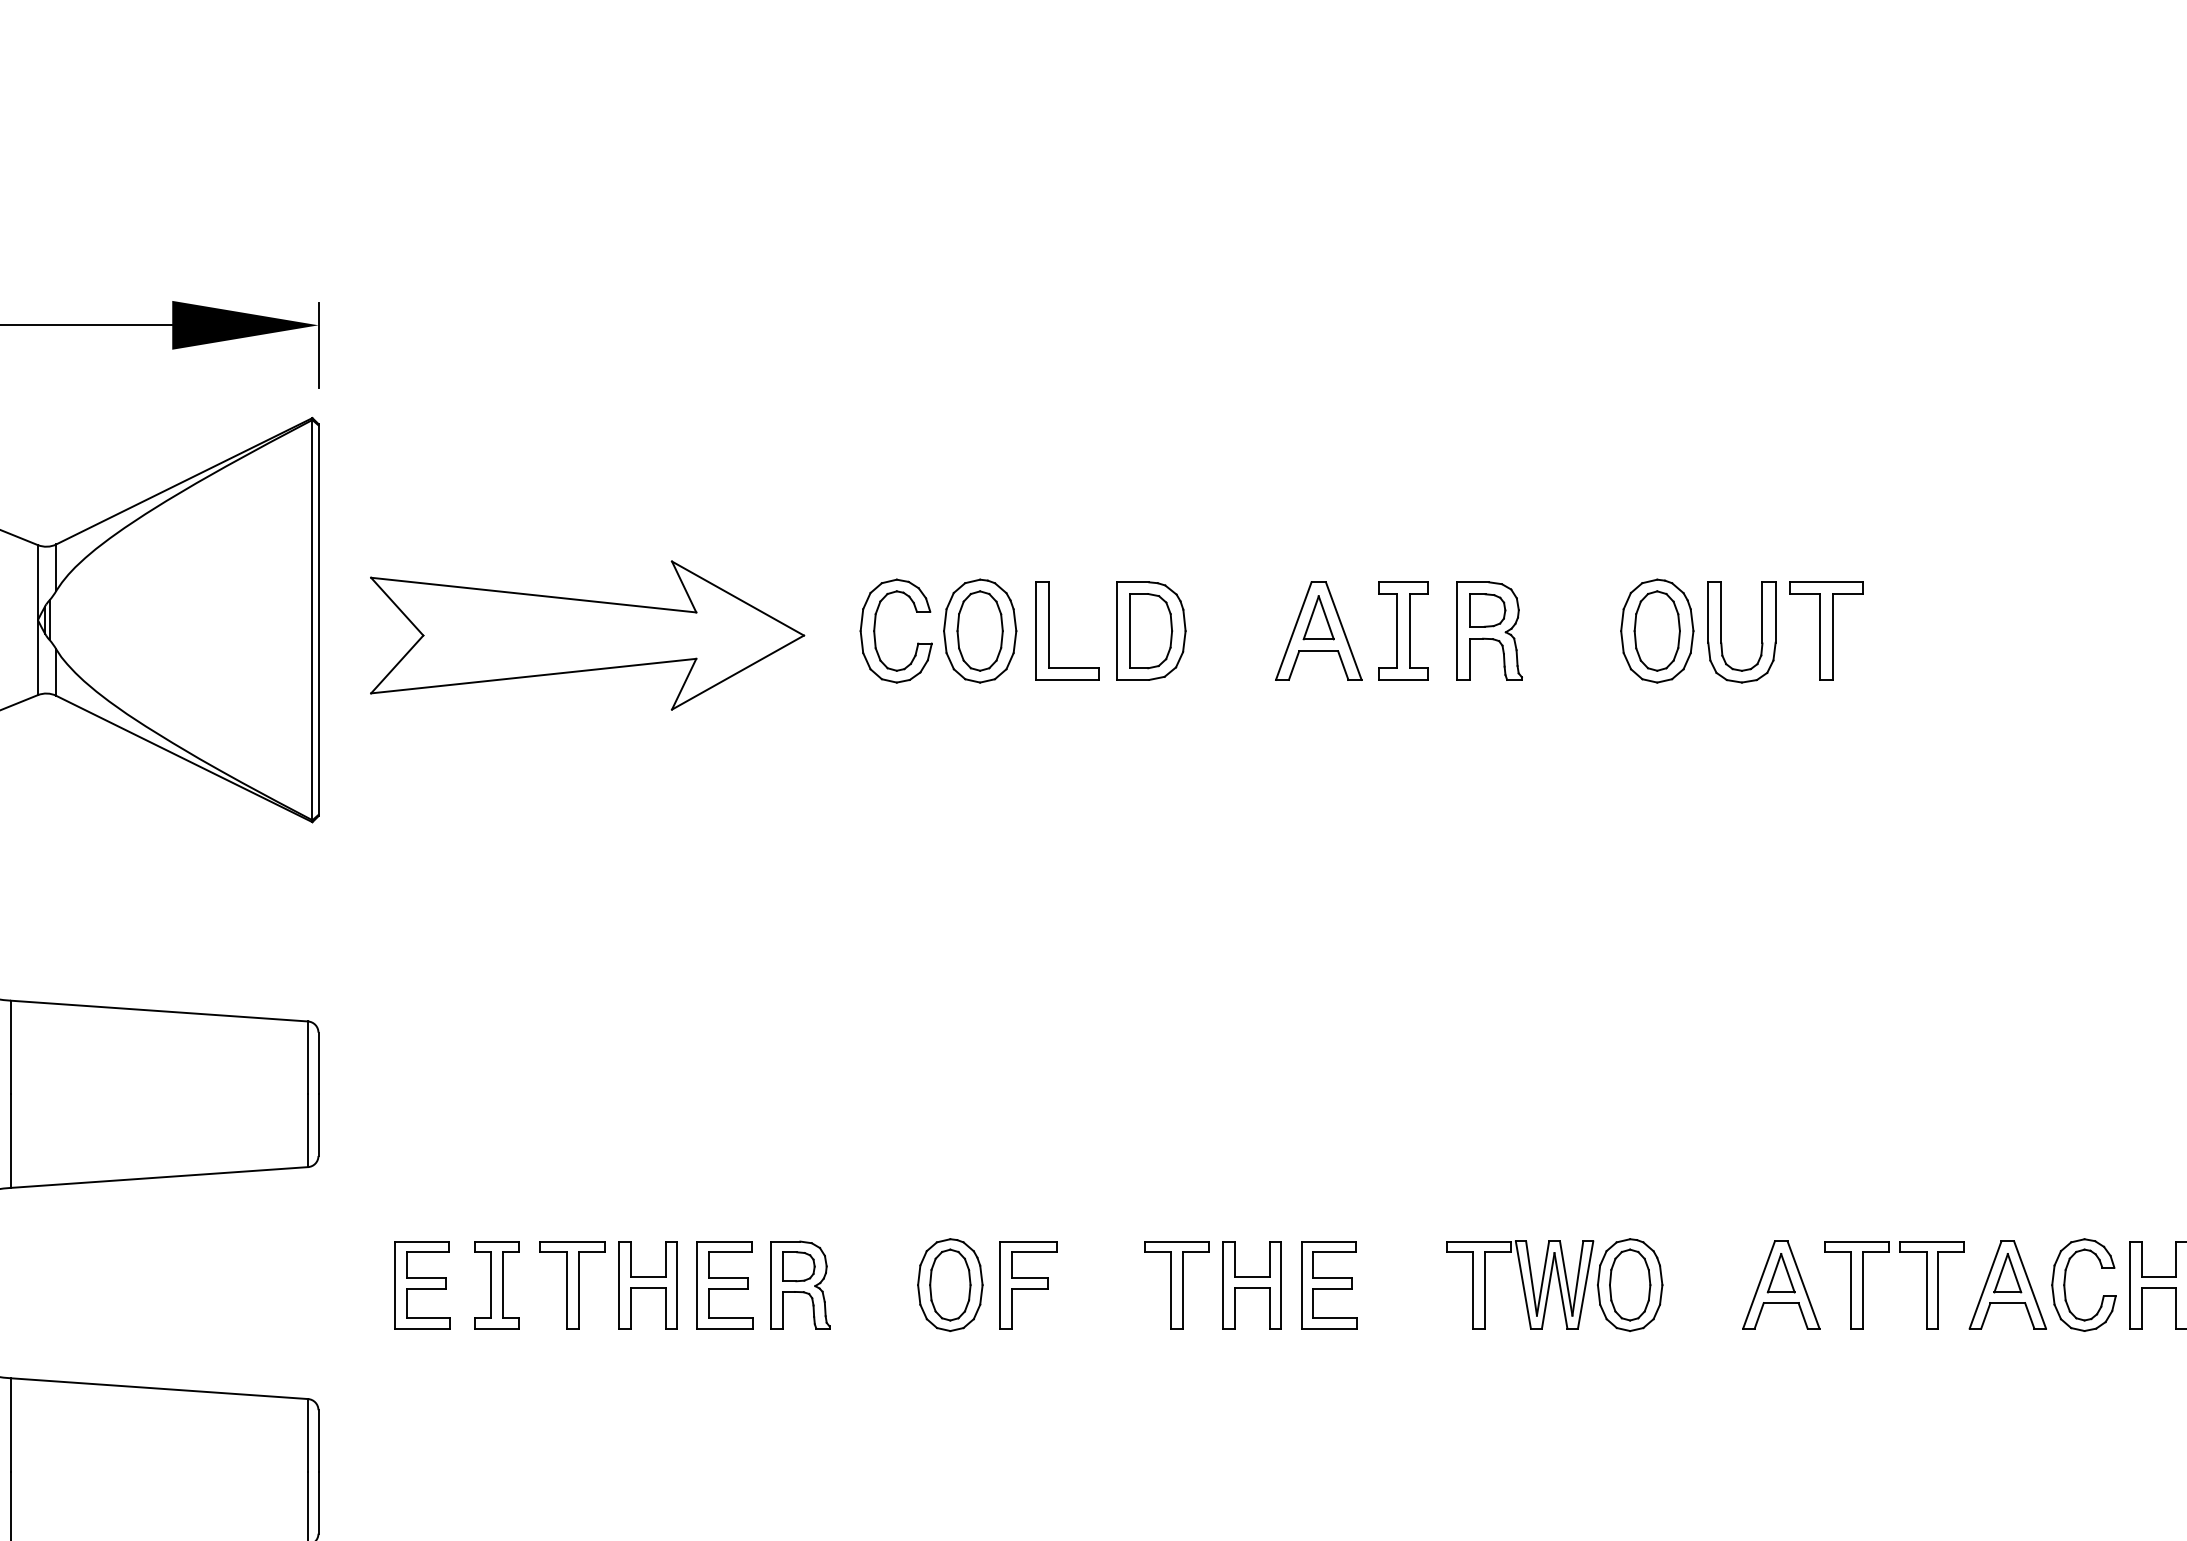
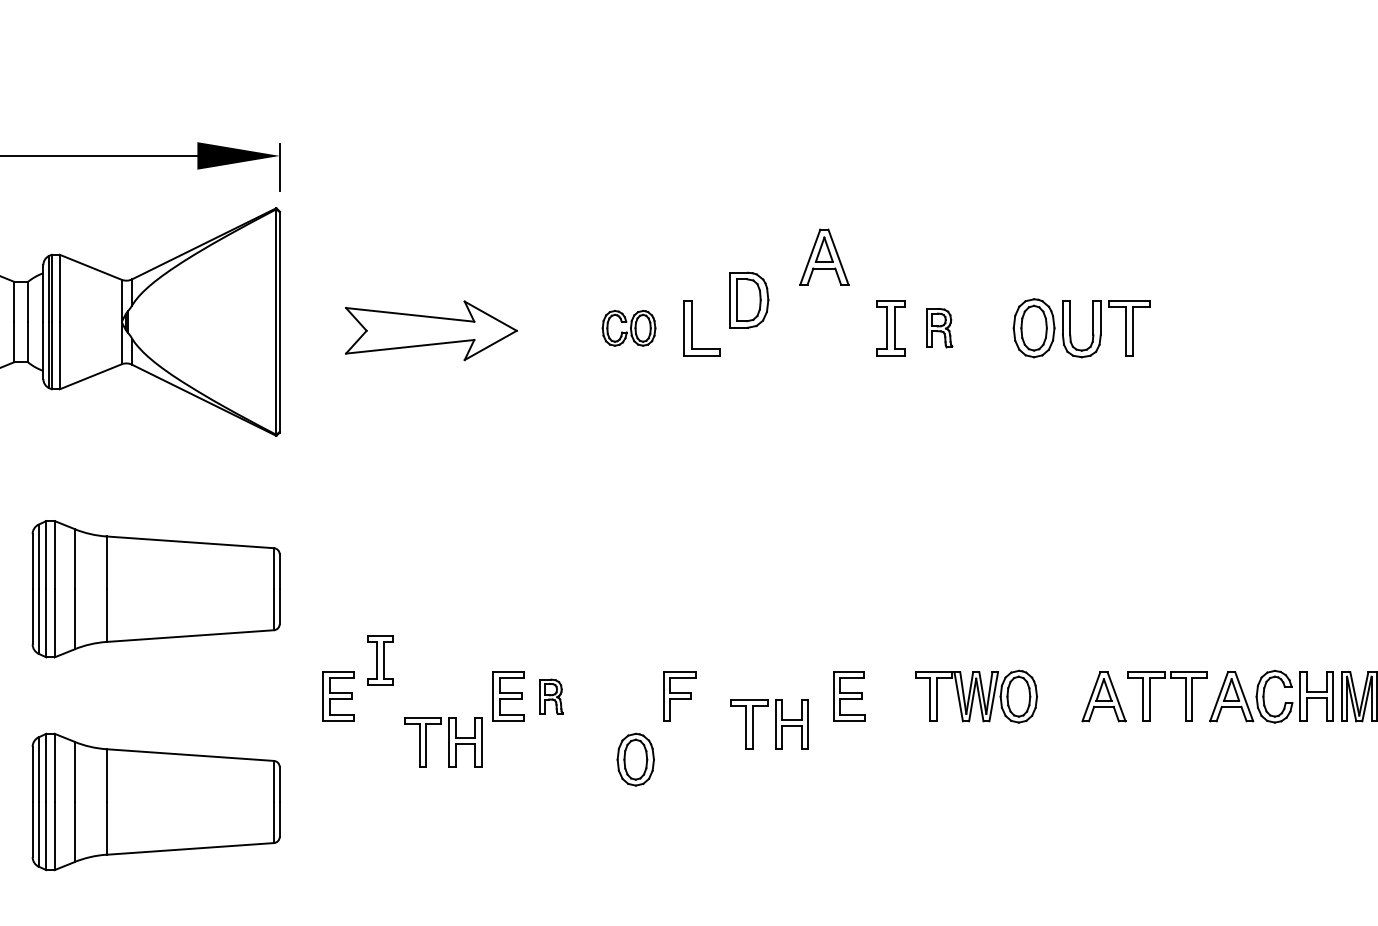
part: (1152, 629) -> (749, 299), moved
part: (1318, 629) -> (824, 256), moved
part: (1489, 629) -> (939, 327), size x0.7
part: (937, 631) -> (628, 328), size x0.6
part: (587, 635) -> (431, 330), size x0.7
part: (497, 1284) -> (380, 660), moved
part: (609, 1284) -> (443, 742), moved
part: (800, 1284) -> (551, 696), size x0.7
part: (949, 1284) -> (635, 759), moved
part: (1212, 1284) -> (769, 724), moved

